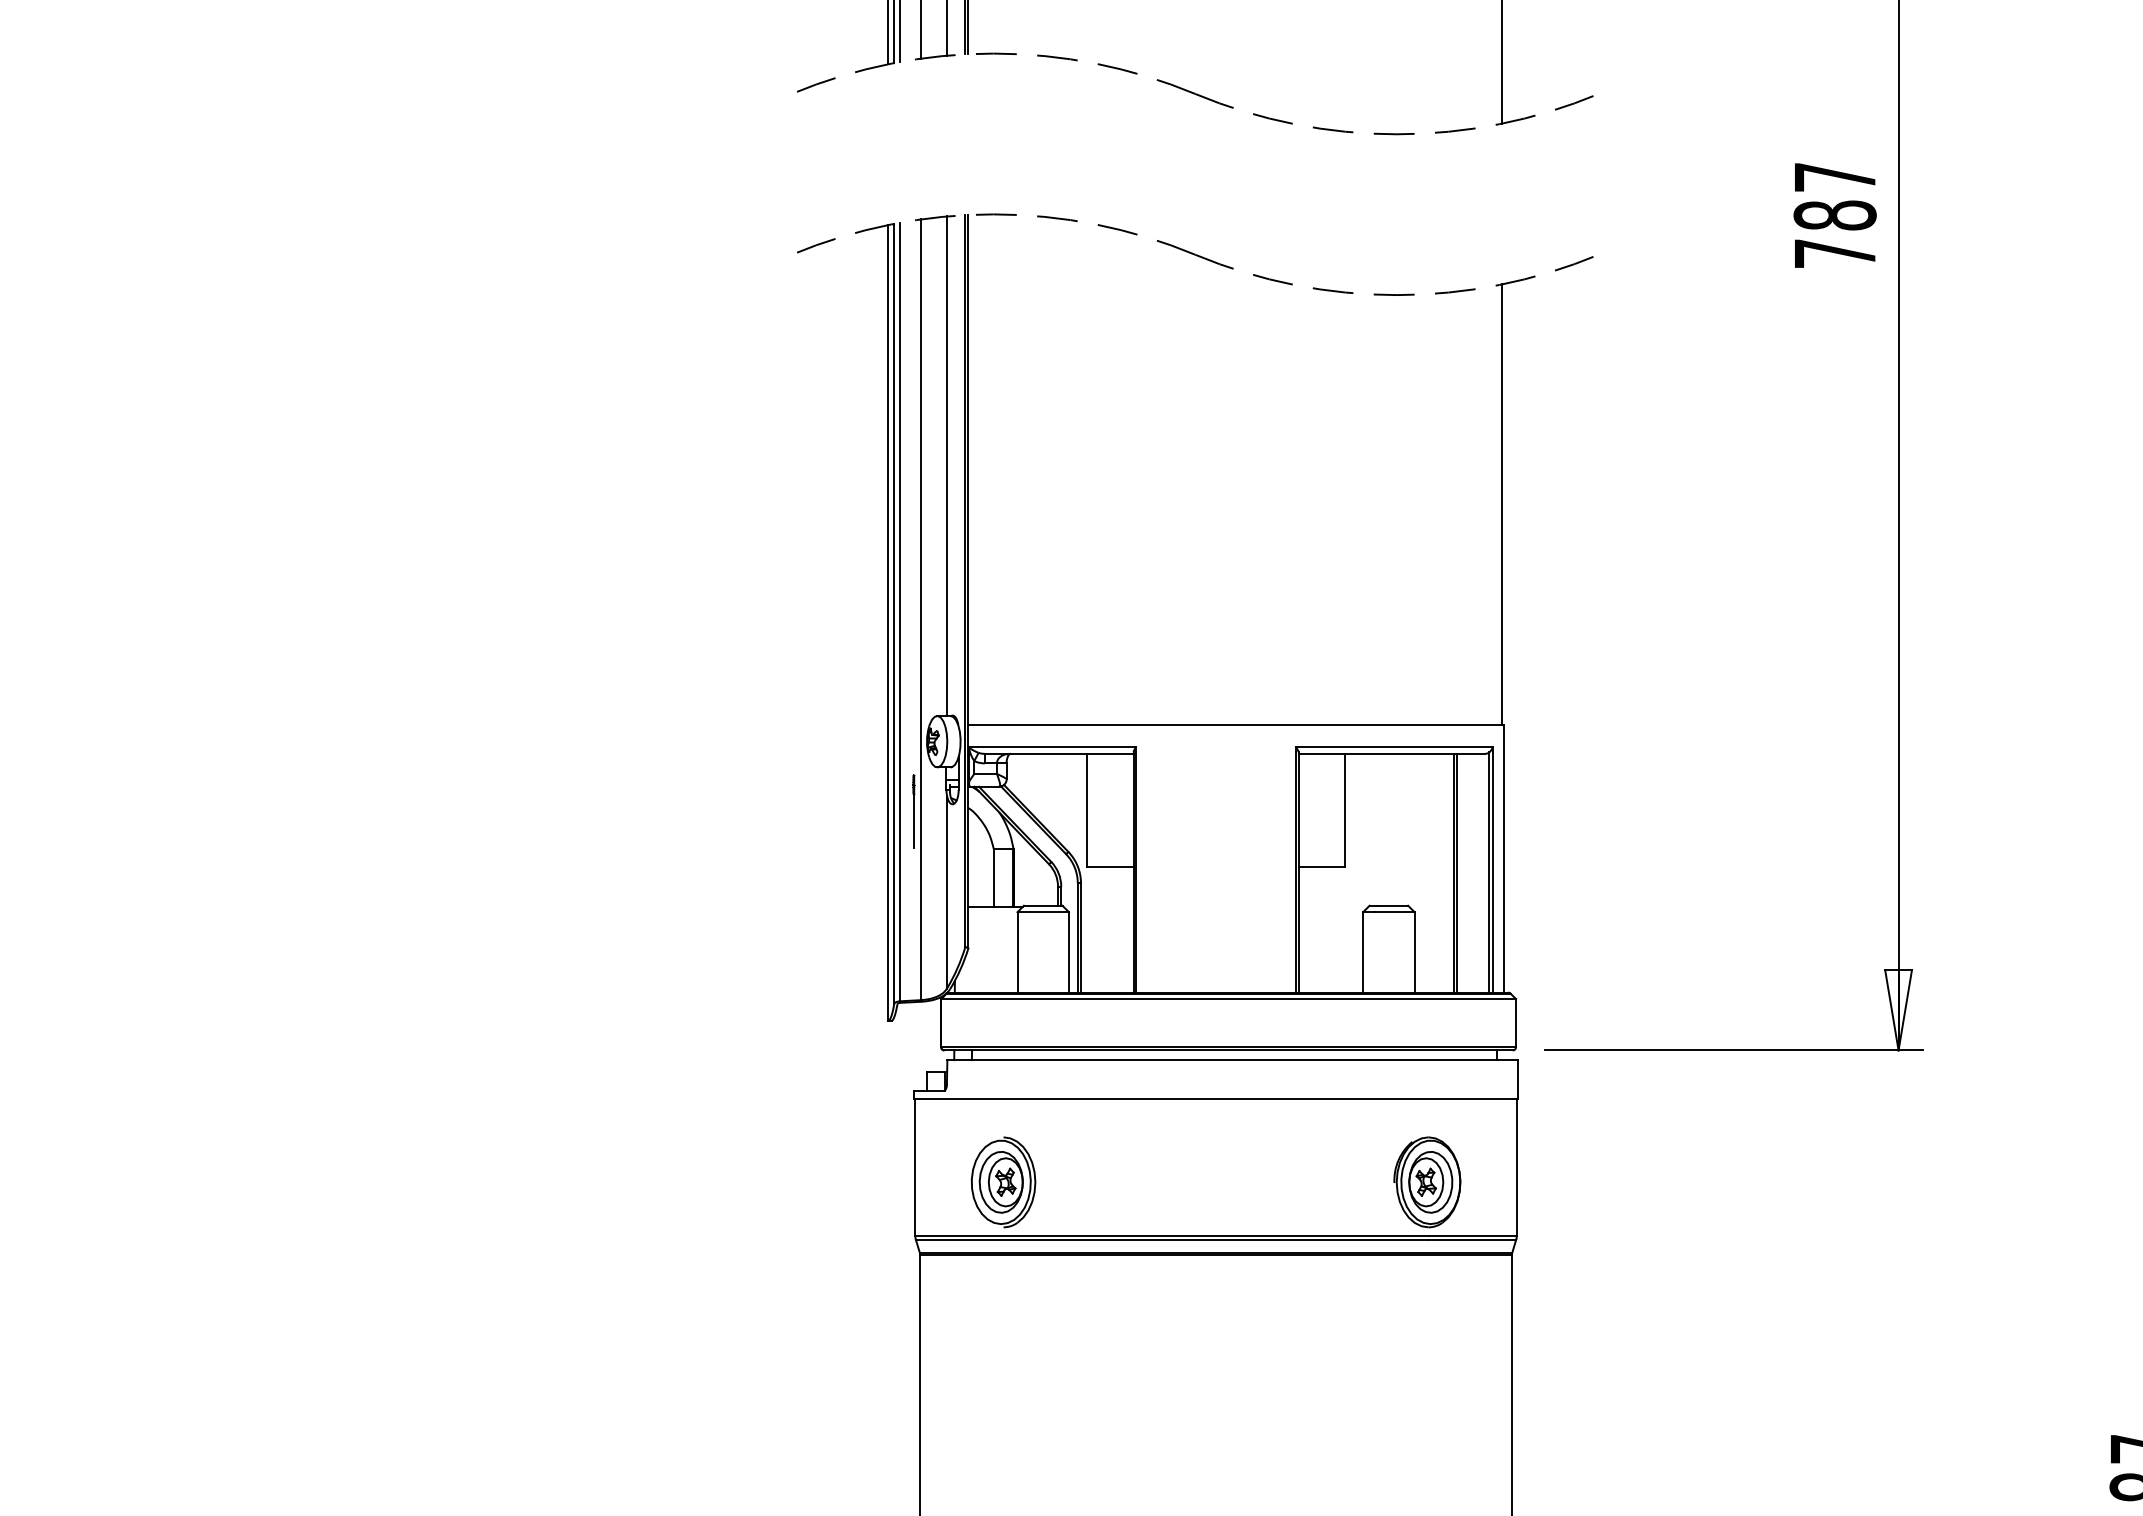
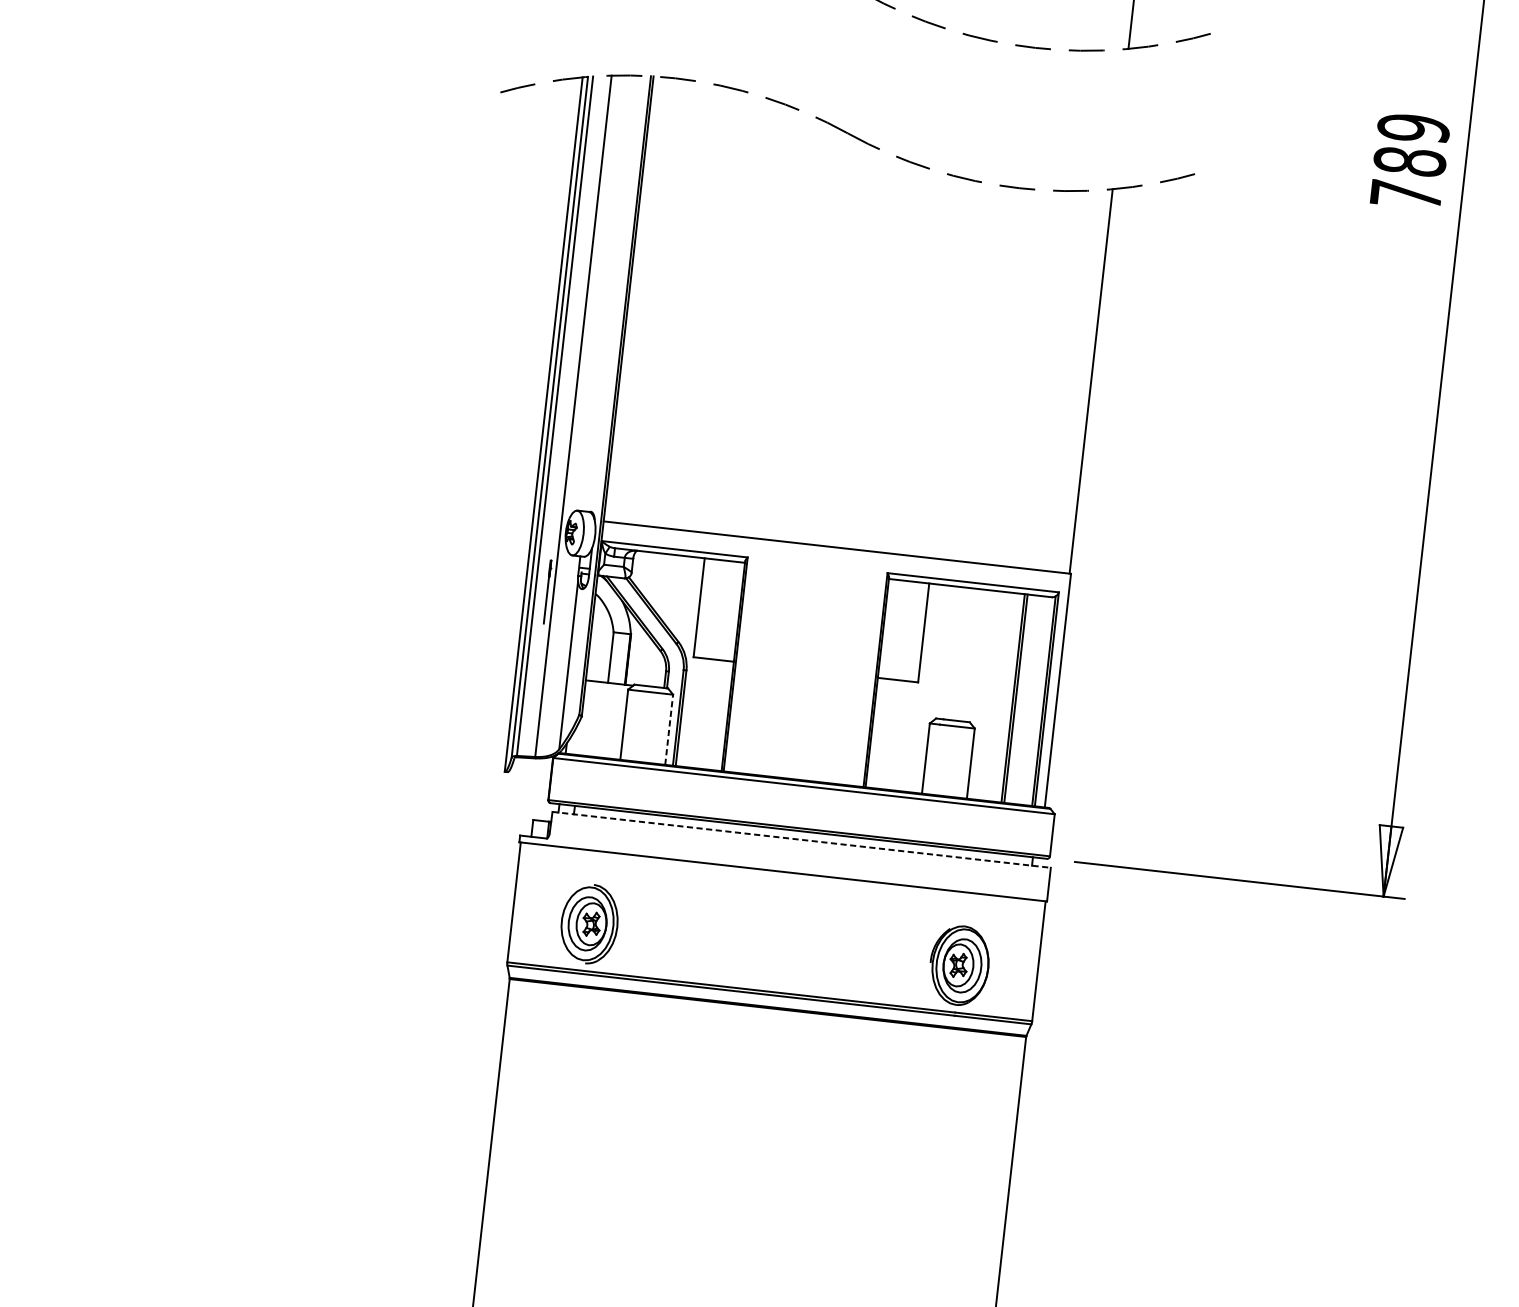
text: (1834, 177) -> (1413, 128), 787 -> 789
line: (947, 466) -> (610, 293), removed
line: (1068, 951) -> (668, 728), solid -> dashed
line: (1233, 1060) -> (802, 840), solid -> dashed

